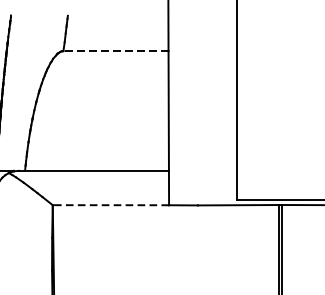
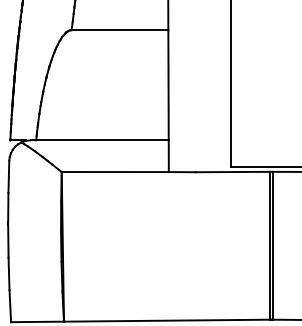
line: (115, 51) -> (119, 30), dashed -> solid
line: (111, 205) -> (115, 172), dashed -> solid

